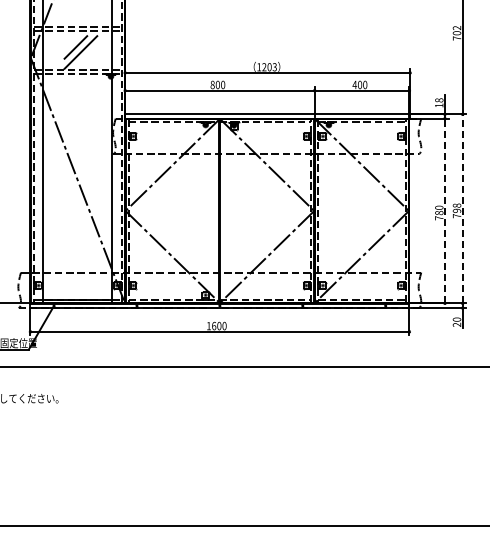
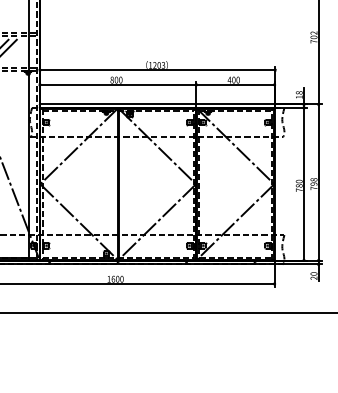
line: (462, 208) -> (318, 182), dashed -> solid
line: (444, 210) -> (303, 183), dashed -> solid

